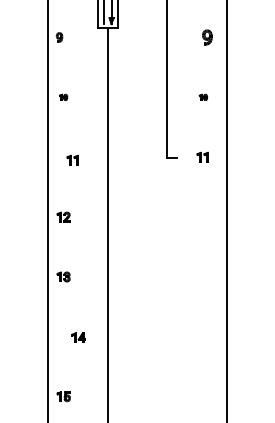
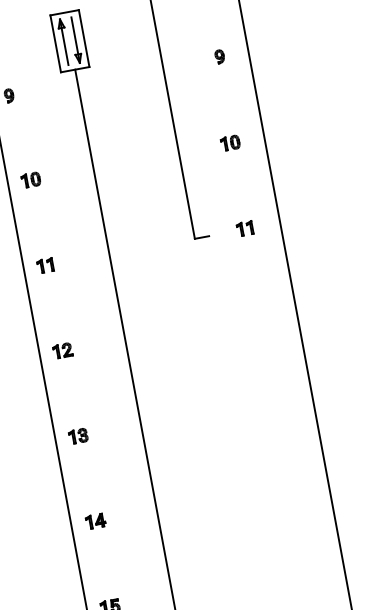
part: (206, 37) -> (218, 56), size x0.62
part: (63, 97) -> (30, 180), size x1.67
part: (203, 97) -> (230, 143), size x1.67
part: (72, 159) -> (44, 264), moved
part: (78, 337) -> (95, 520), moved

